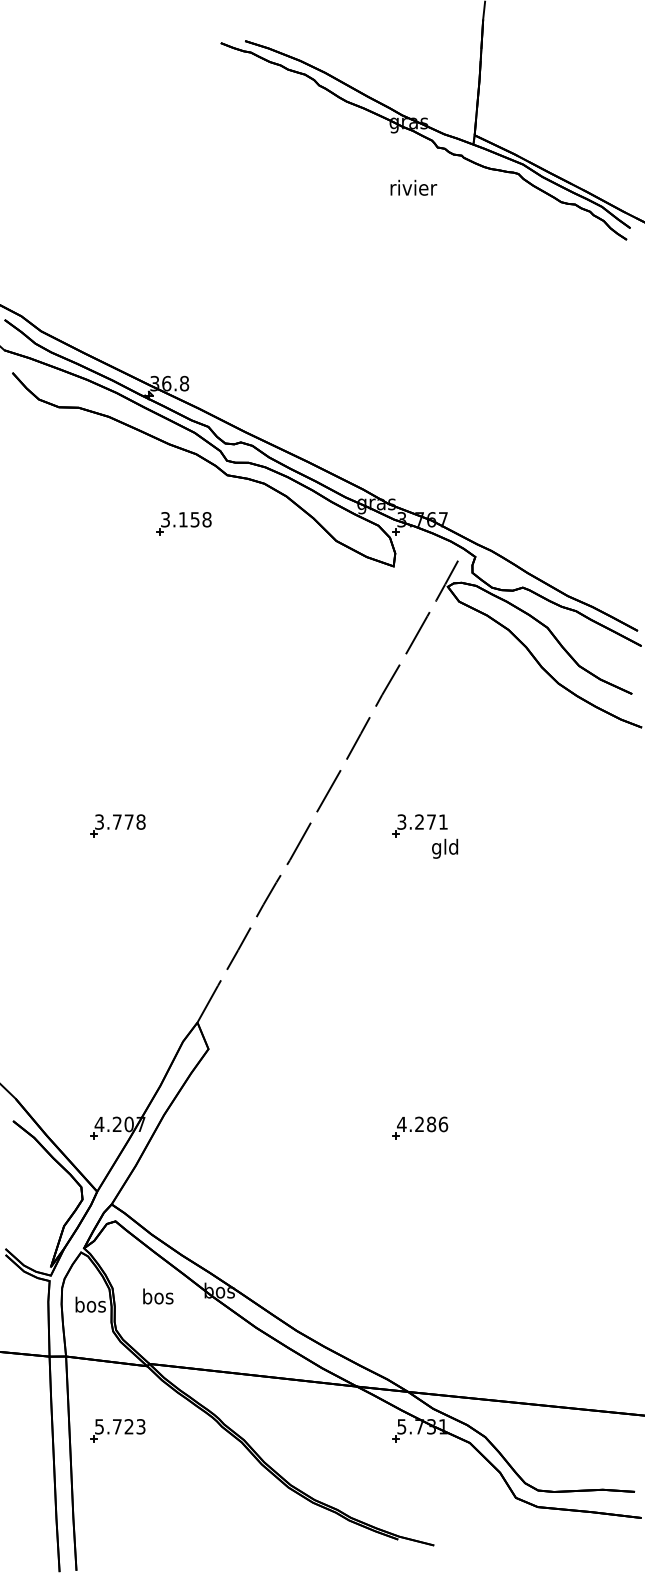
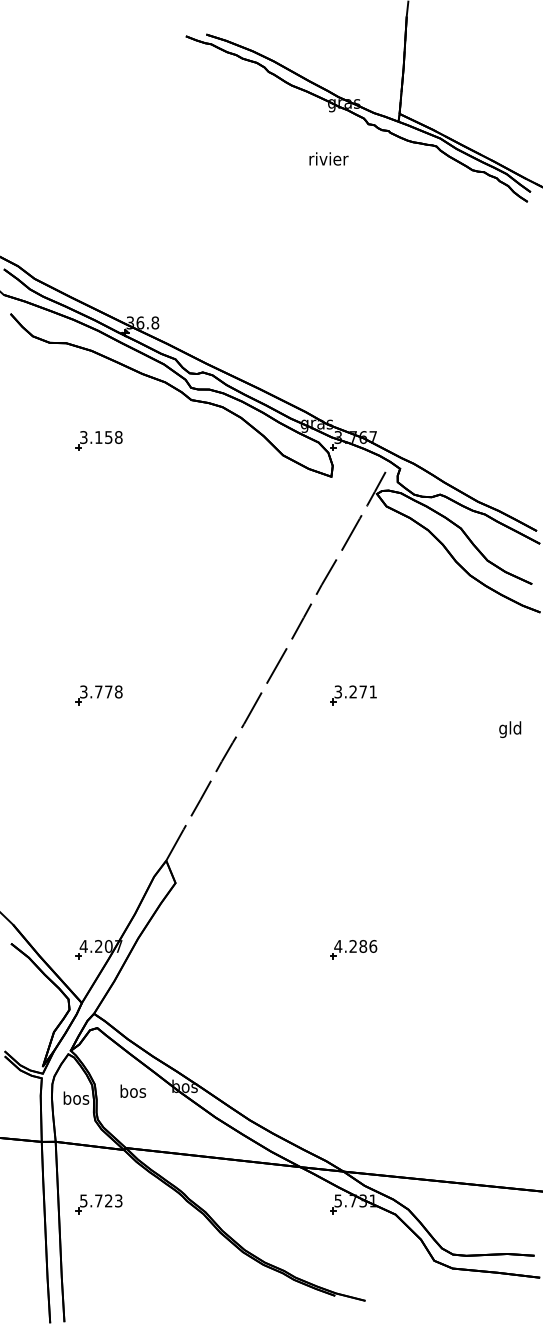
text: (413, 187) -> (328, 158), moved
part: (183, 523) -> (98, 440), moved
text: (445, 848) -> (510, 729), moved

